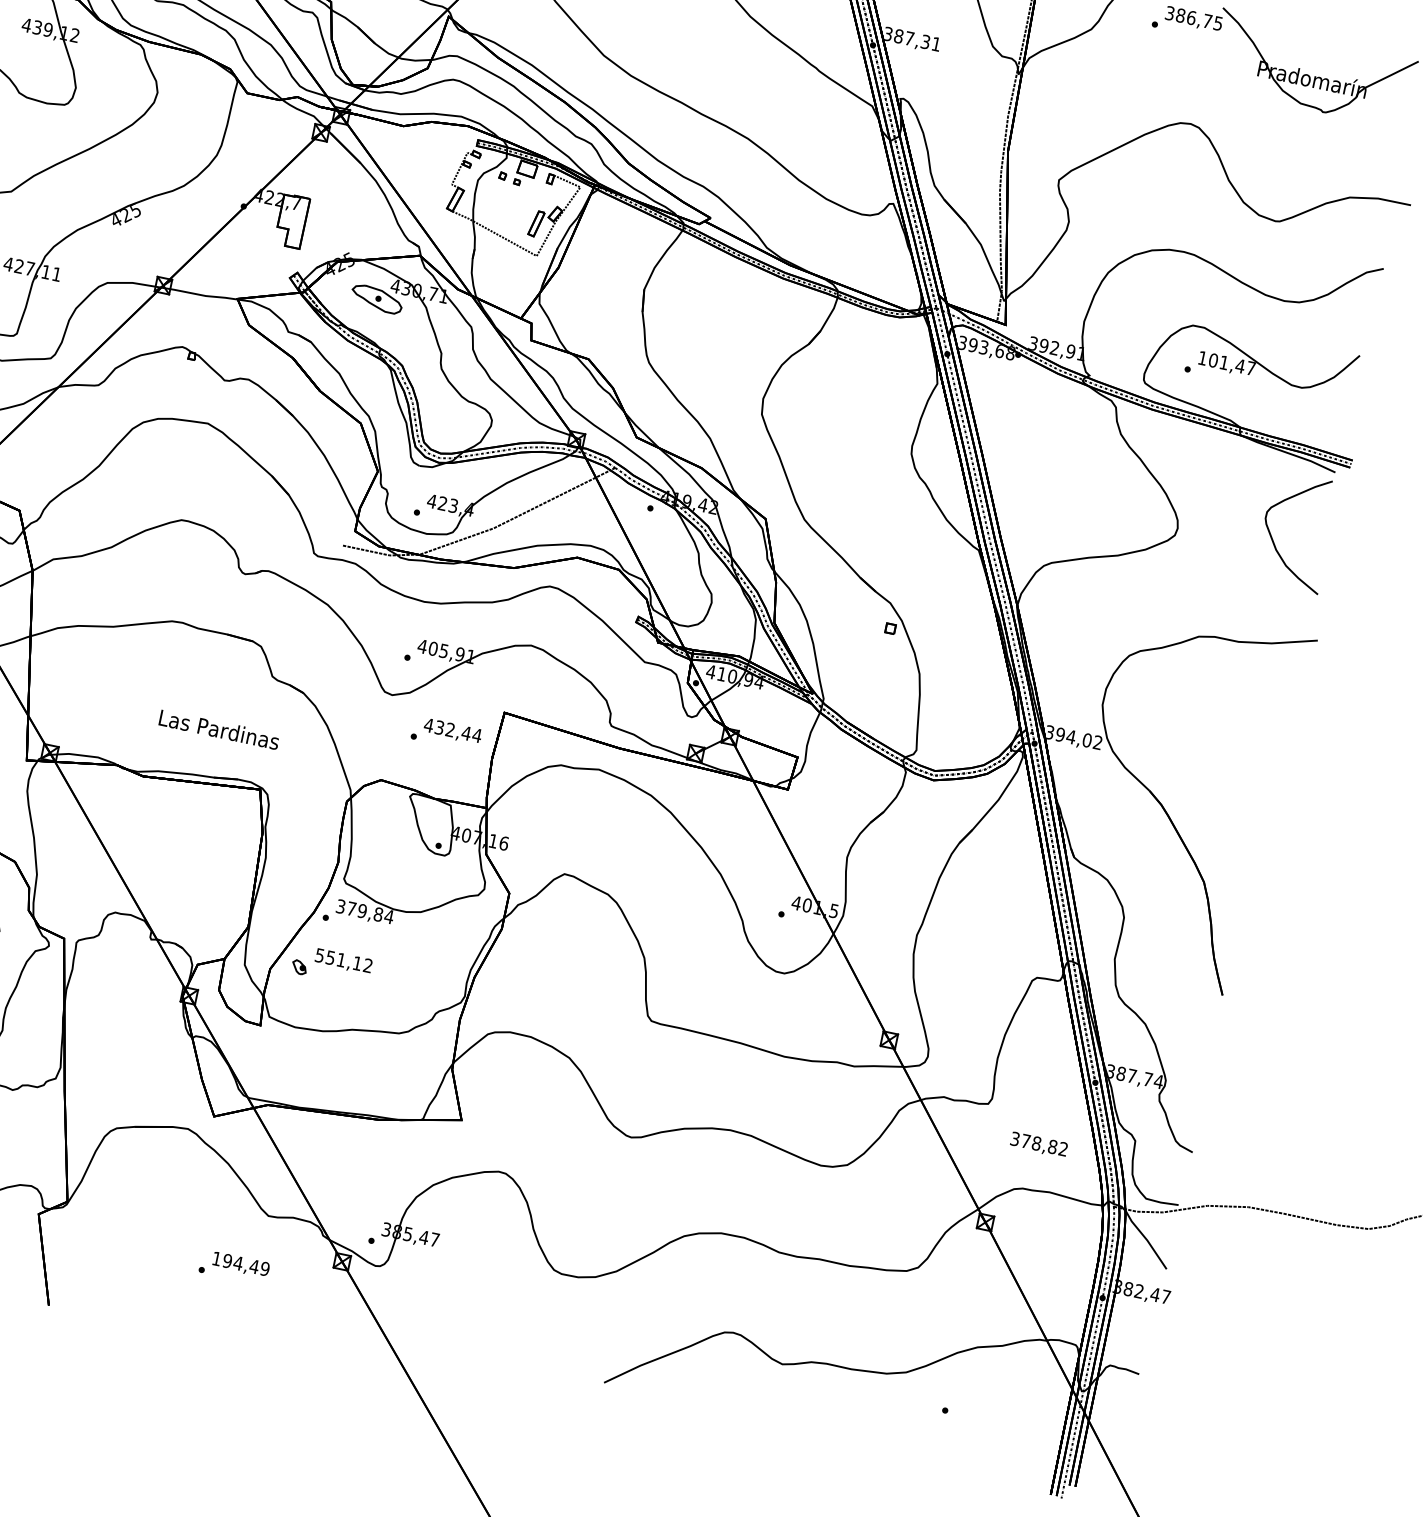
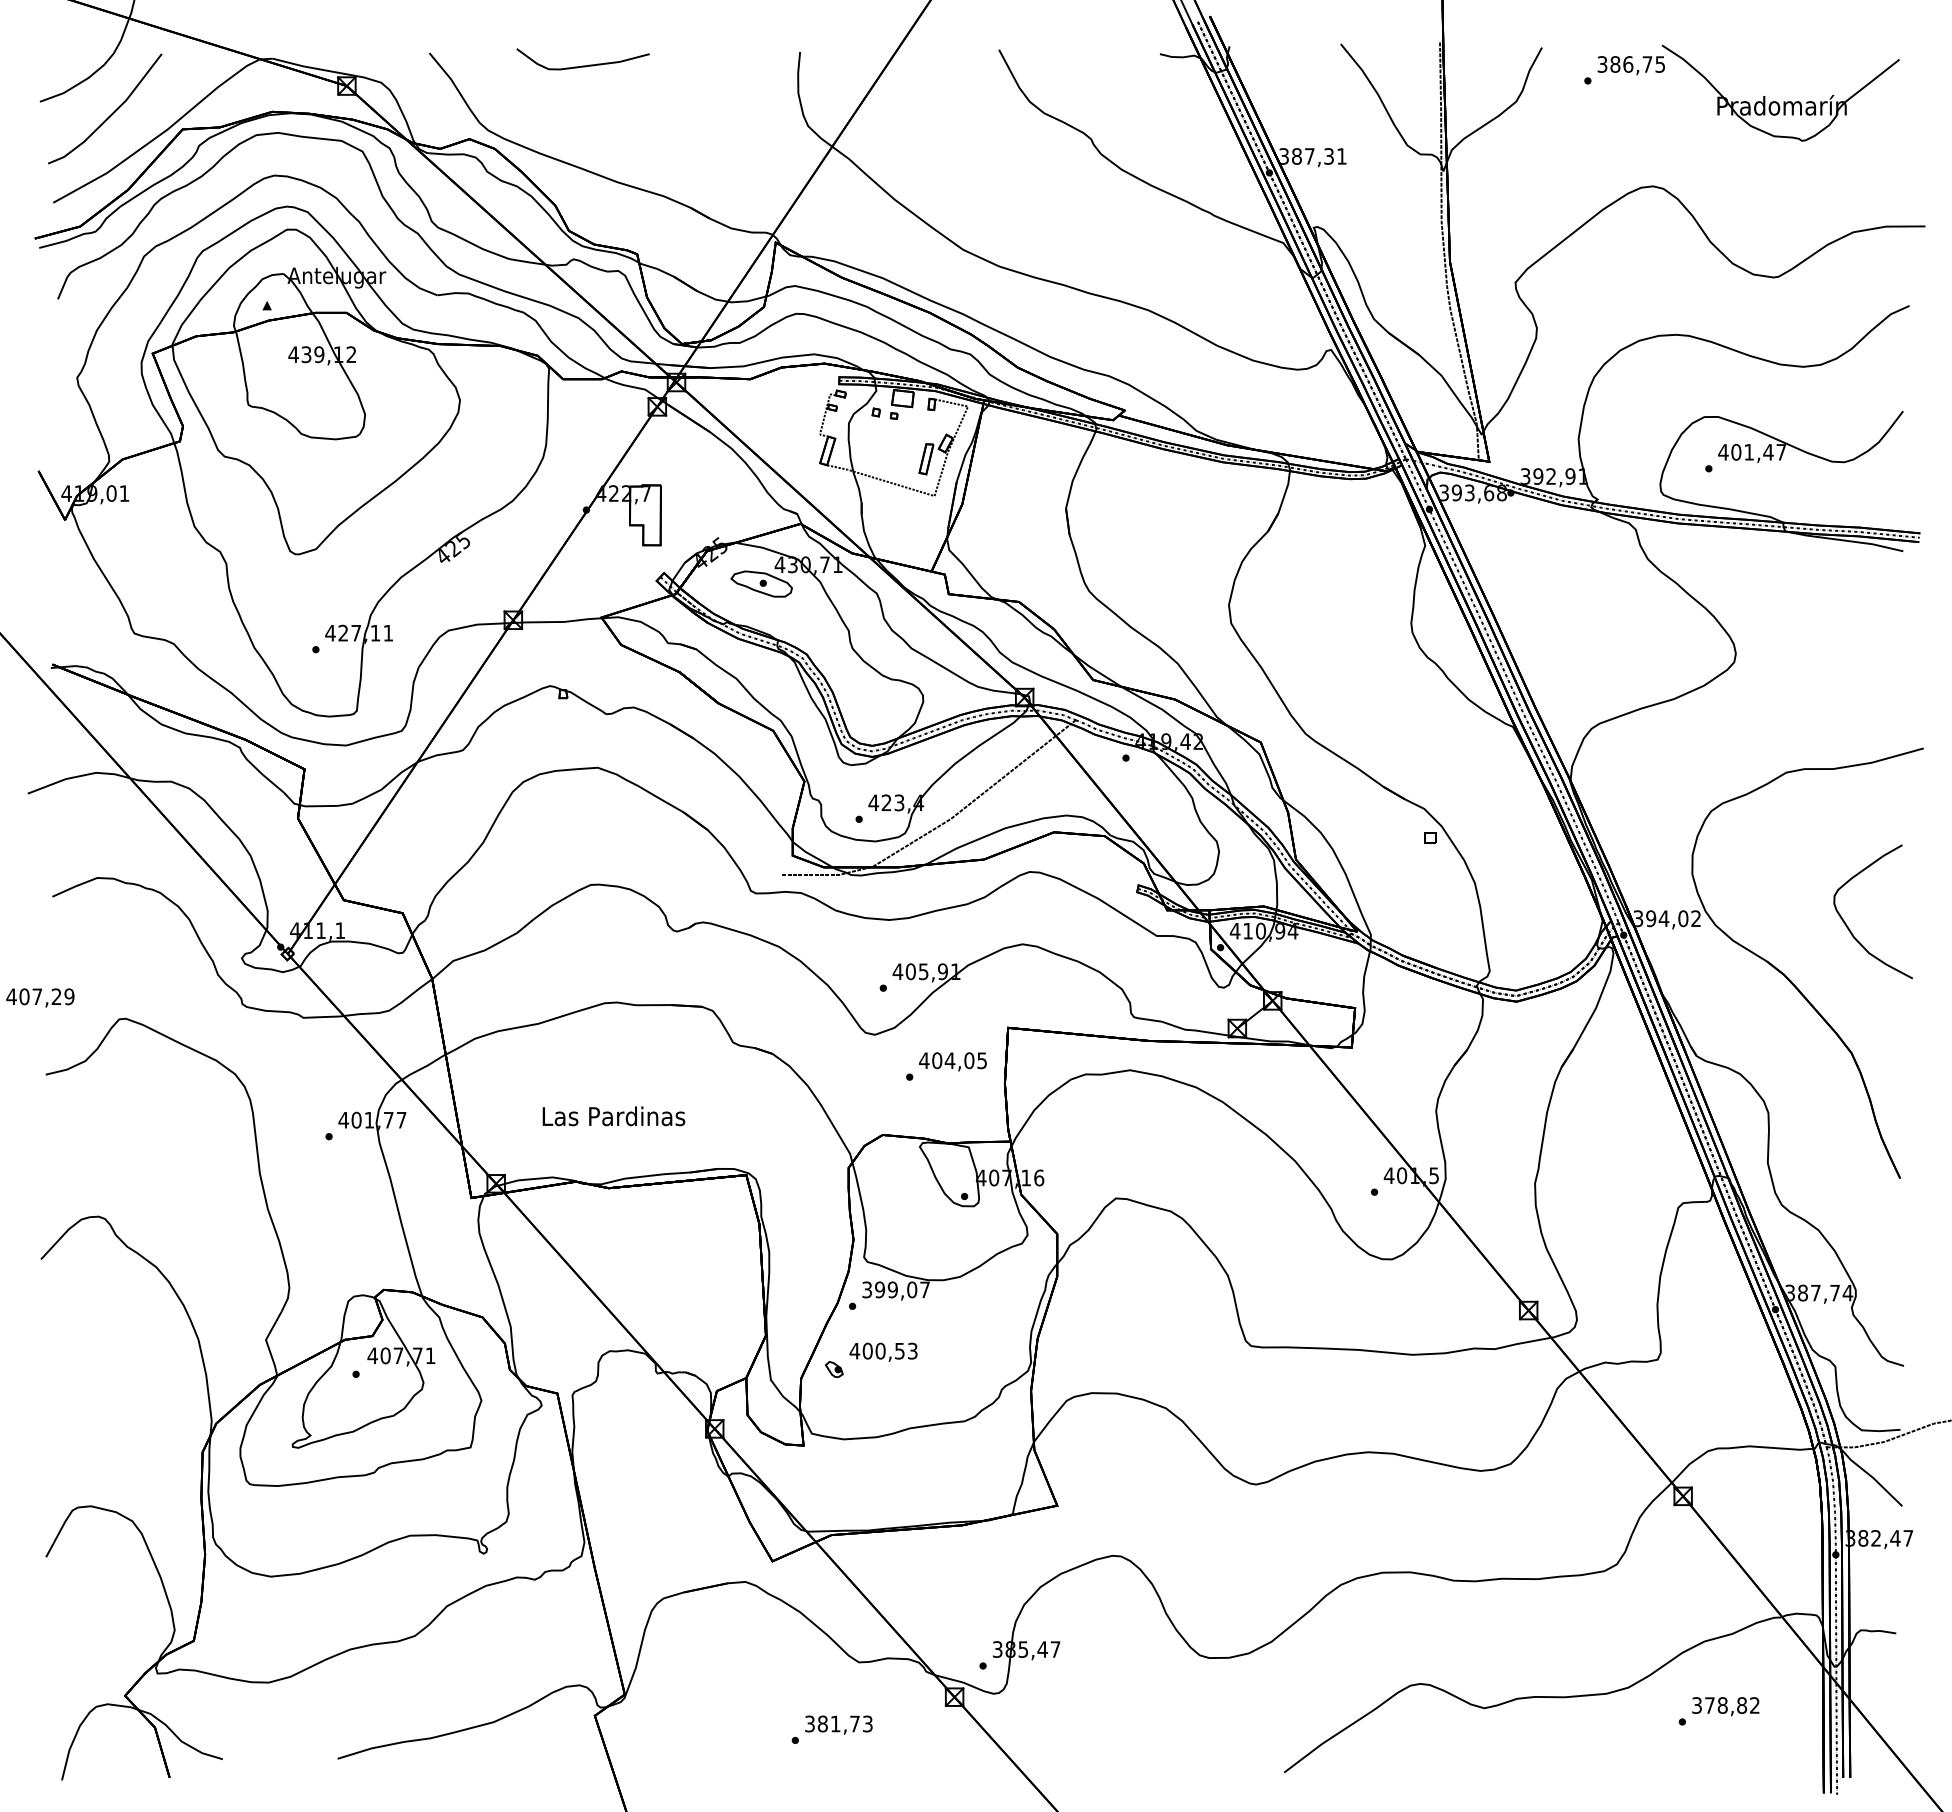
text: (1202, 358) -> (1723, 452), 101,47 -> 401,47
curve: (1273, 539) -> (1848, 926), moved
text: (218, 729) -> (613, 1116), moved
text: (458, 731) -> (959, 1060), 432,44 -> 404,05
text: (370, 912) -> (902, 1289), 379,84 -> 399,07
text: (343, 960) -> (883, 1350), 551,12 -> 400,53
text: (1038, 1144) -> (1725, 1706), moved
text: (240, 1263) -> (838, 1723), 194,49 -> 381,73

